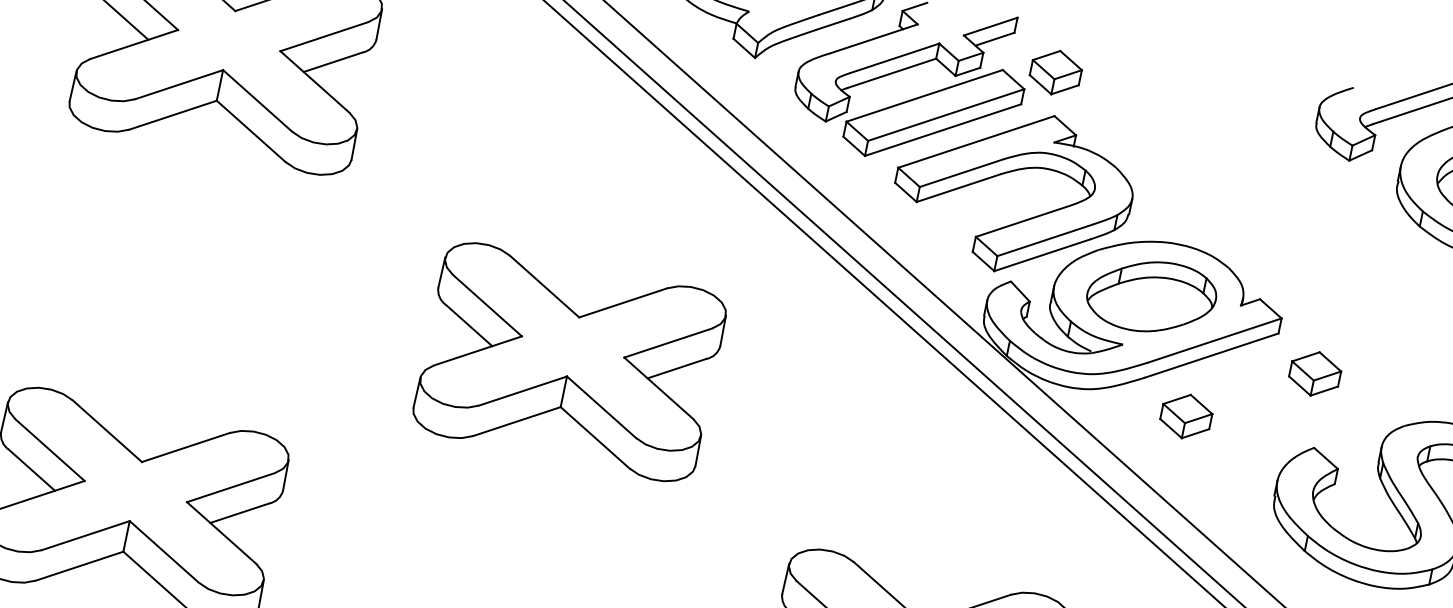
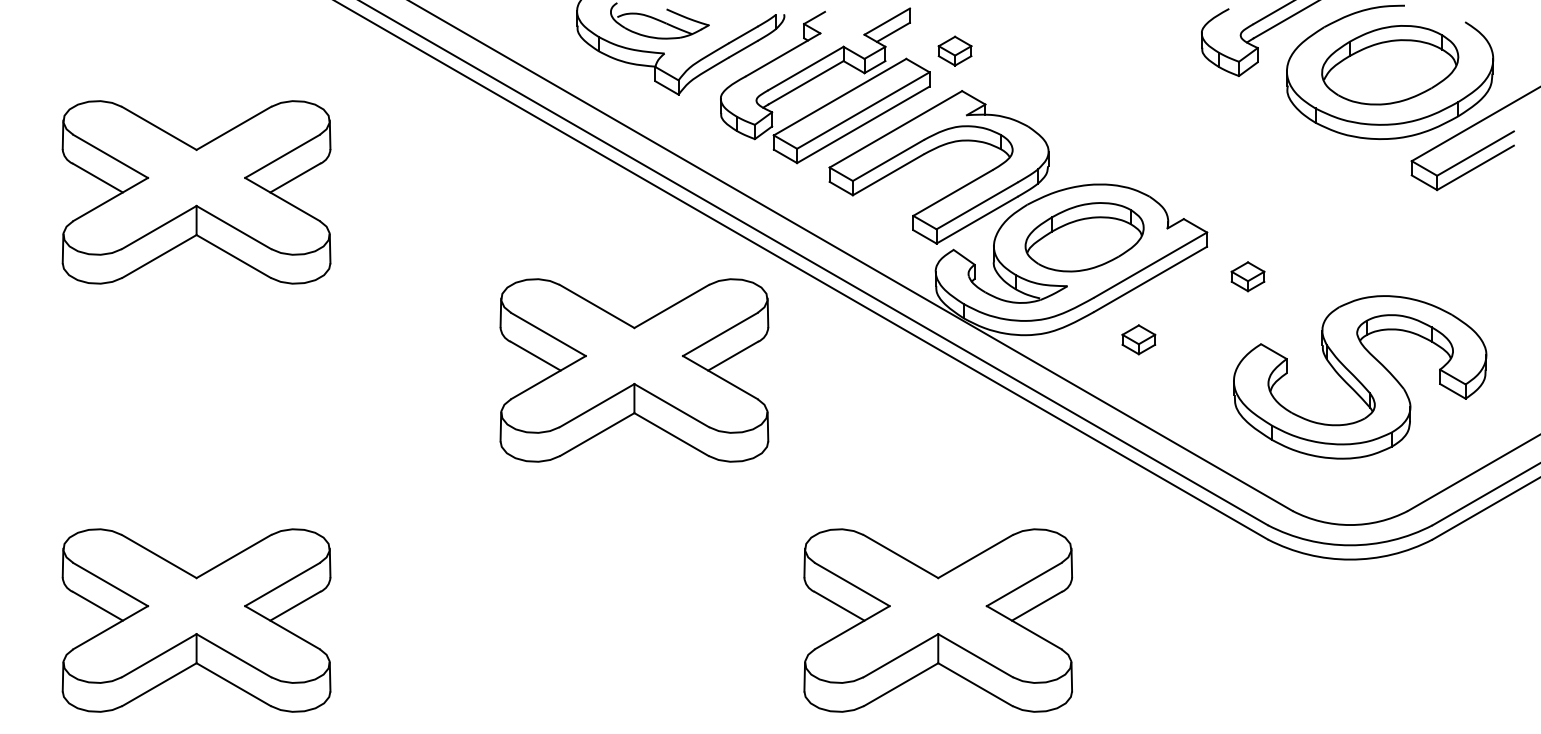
part: (1055, 71) -> (954, 50), size x0.7
part: (570, 362) -> (634, 370), moved
part: (1314, 373) -> (1247, 276), size x0.7
part: (1186, 416) -> (1138, 339), size x0.7

